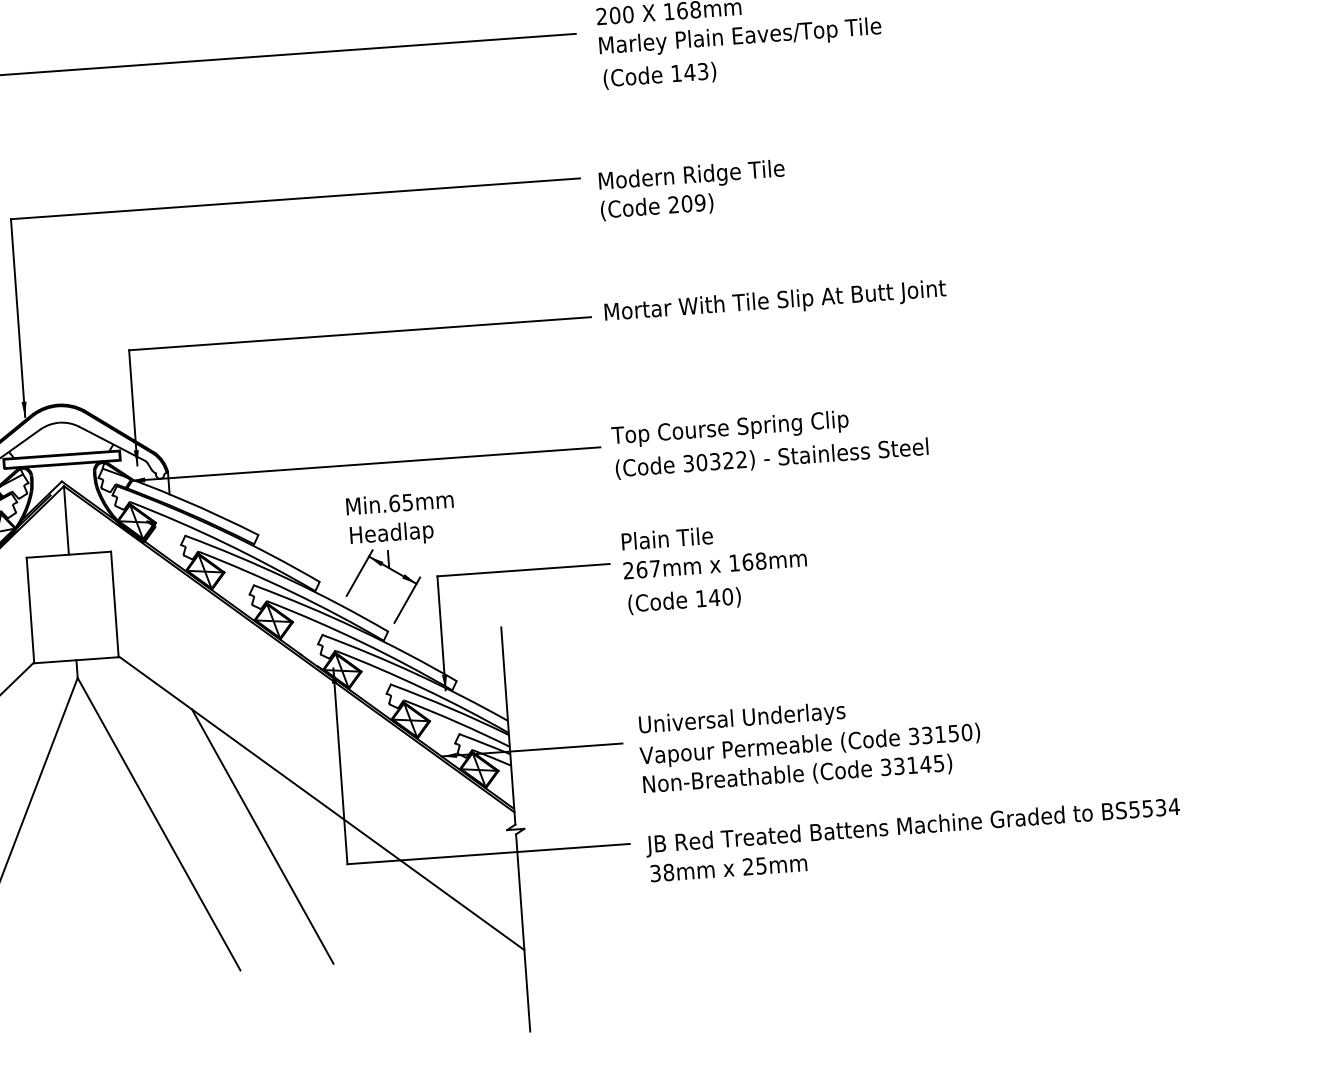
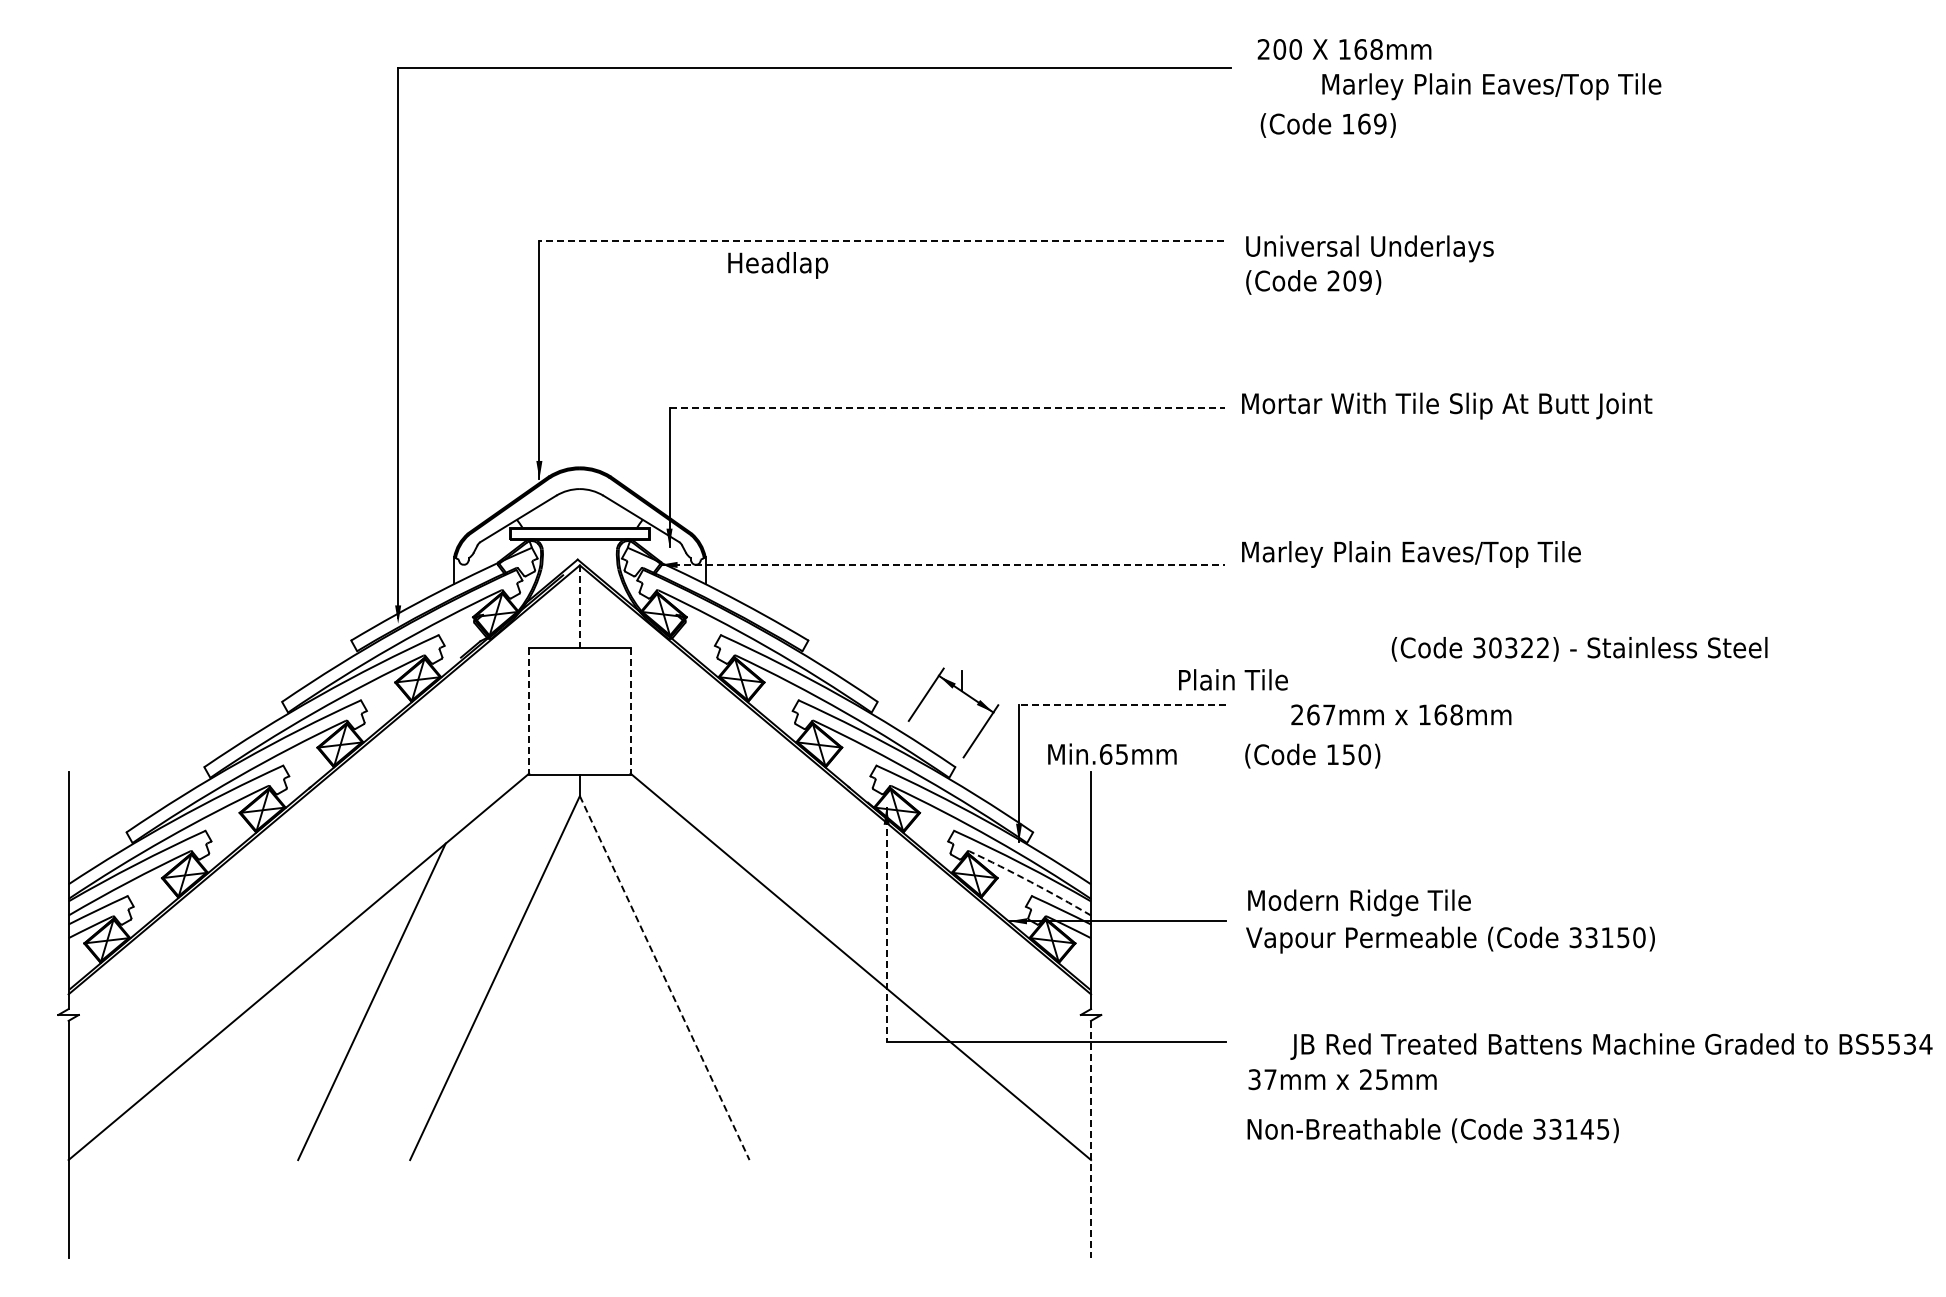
text: (740, 37) -> (1491, 86), moved
text: (695, 71) -> (1371, 123), 143) -> 169)
text: (701, 175) -> (1369, 248), Modern Ridge Tile -> Universal Underlays
line: (295, 198) -> (881, 241), solid -> dashed
line: (360, 333) -> (947, 408), solid -> dashed
text: (753, 427) -> (1409, 554), Top Course Spring Clip -> Marley Plain Eaves/Top Tile
text: (771, 458) -> (1579, 649), moved
line: (366, 463) -> (943, 564), solid -> dashed
text: (399, 502) -> (1112, 753), moved
line: (66, 521) -> (579, 607), solid -> dashed
text: (392, 534) -> (778, 265), moved
text: (667, 538) -> (1233, 679), moved
text: (715, 564) -> (1401, 714), moved
line: (523, 570) -> (1122, 705), solid -> dashed
text: (714, 597) -> (1348, 754), 140) -> 150)
line: (114, 604) -> (630, 711), solid -> dashed
line: (30, 610) -> (529, 711), solid -> dashed
text: (742, 719) -> (1371, 902), Universal Underlays -> Modern Ridge Tile
arc: (457, 722) -> (1030, 882), solid -> dashed
line: (340, 766) -> (886, 924), solid -> dashed
text: (797, 774) -> (1432, 1130), moved
line: (158, 824) -> (664, 978), solid -> dashed
text: (912, 827) -> (1611, 1046), moved
line: (262, 836) -> (787, 1001), removed
text: (668, 872) -> (1270, 1079), 38mm -> 37mm
line: (523, 932) -> (1091, 1139), solid -> dashed

